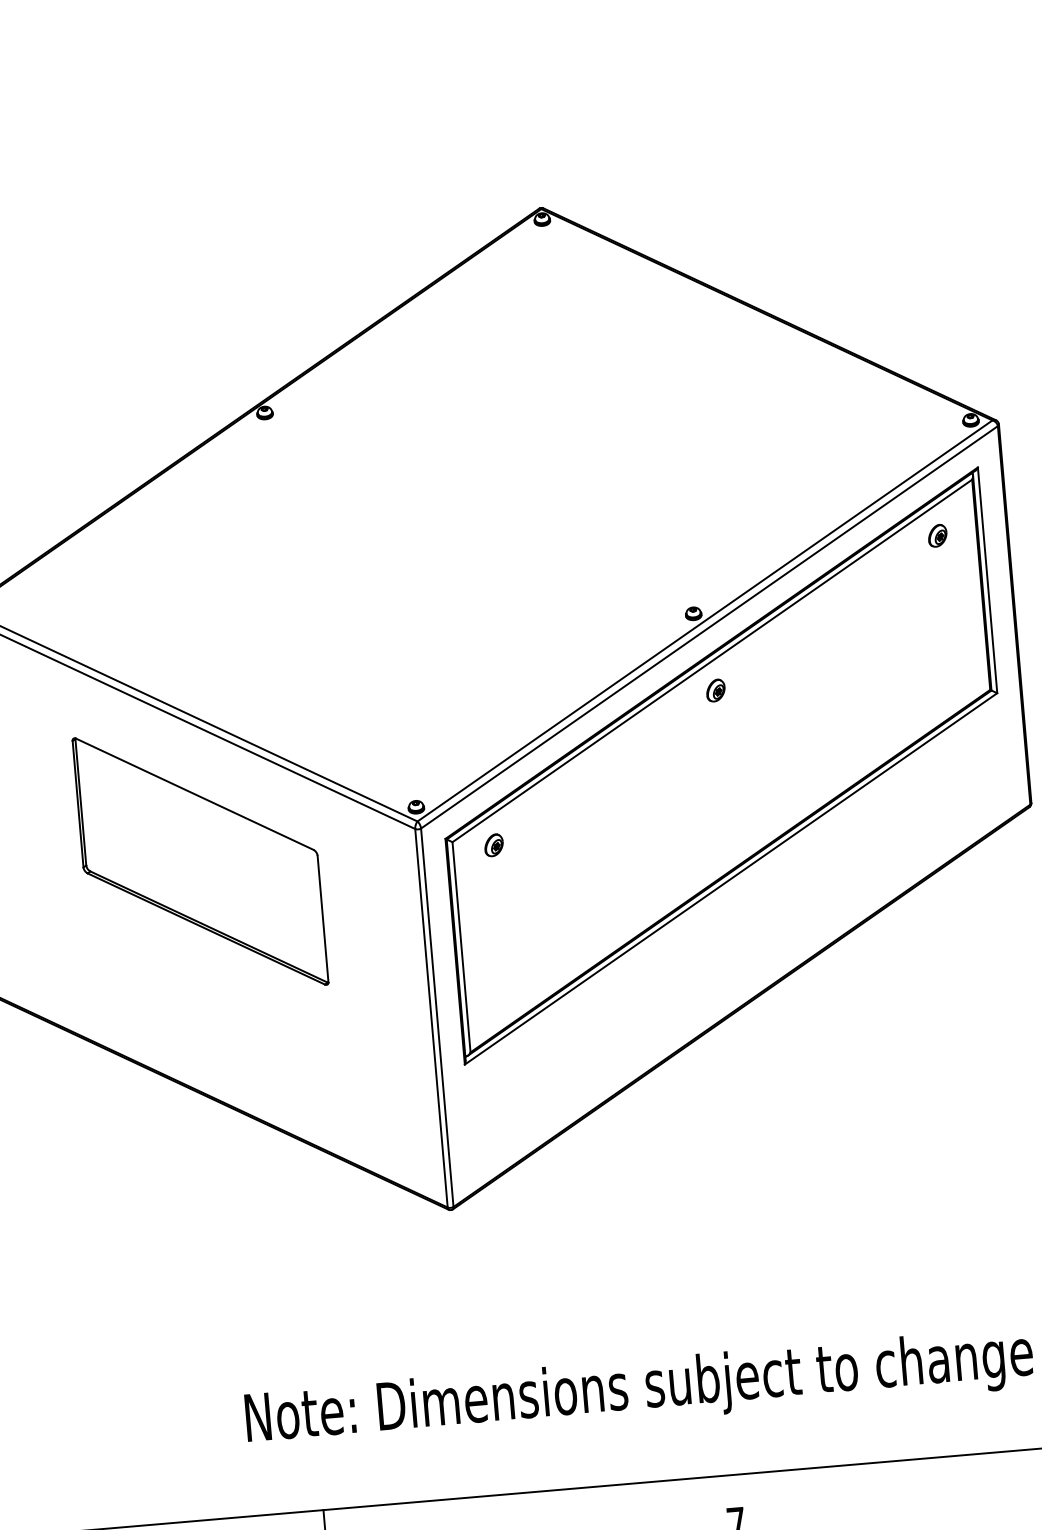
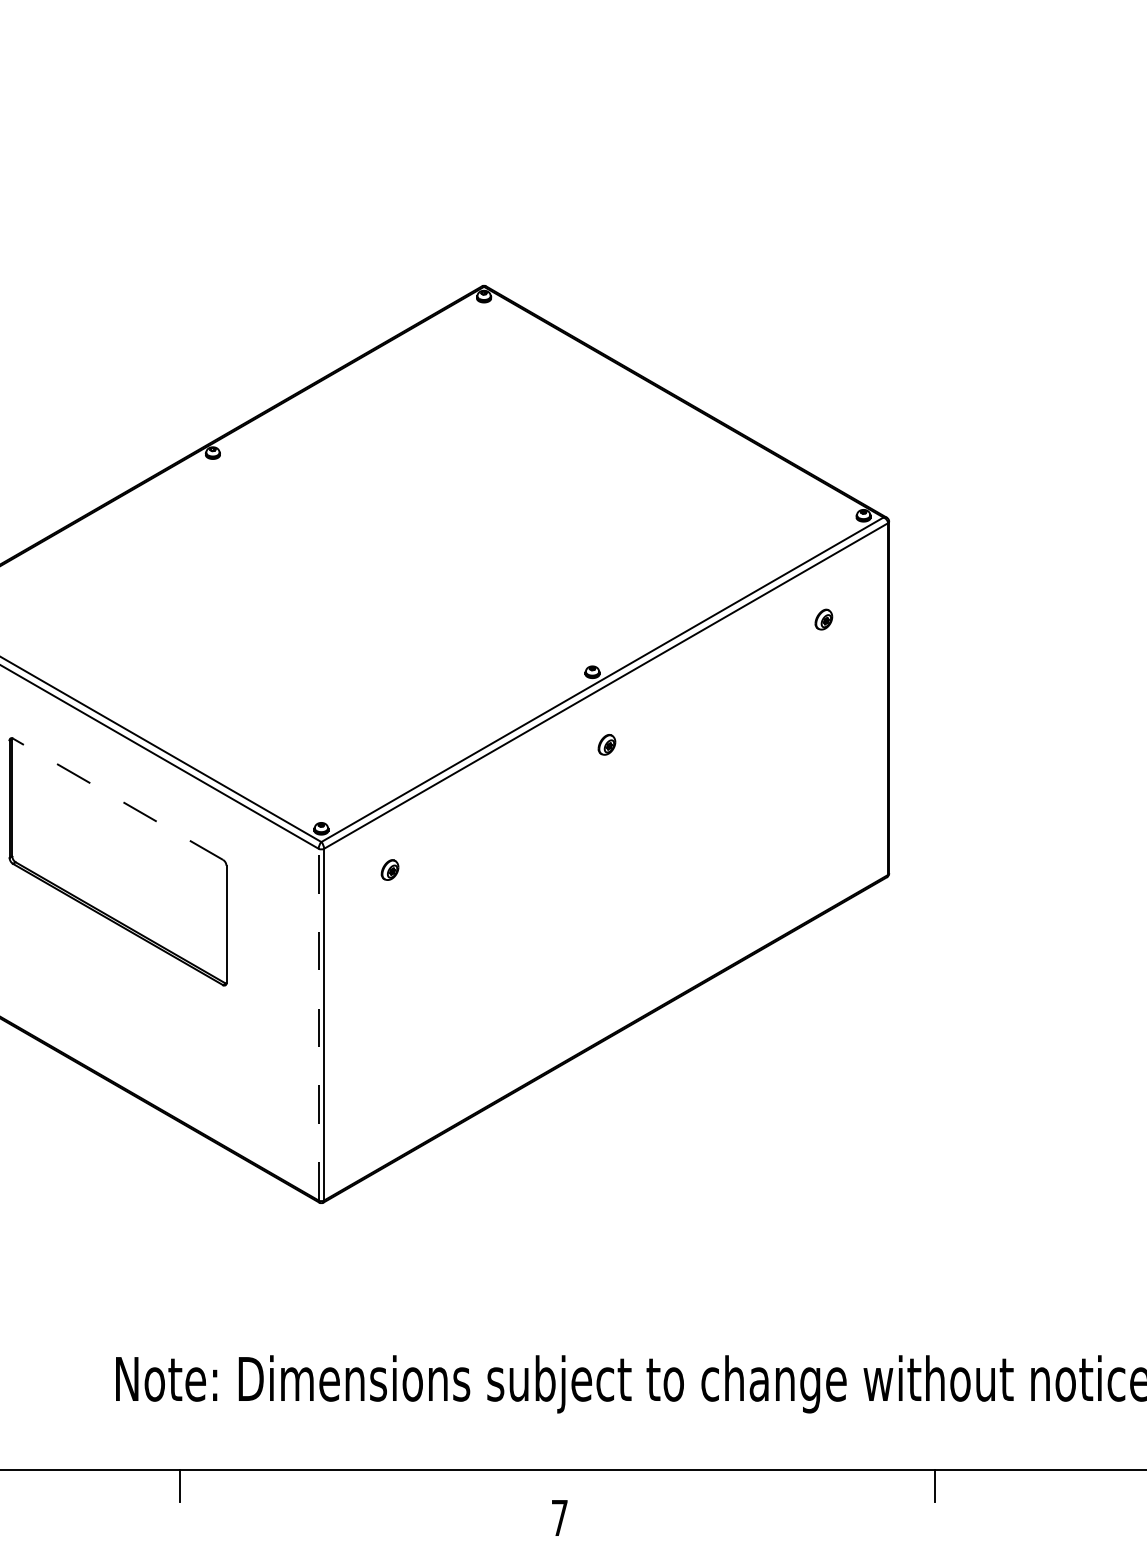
part: (720, 765) -> (605, 814), removed
line: (194, 794) -> (117, 799), solid -> dashed
line: (431, 1018) -> (318, 1024), solid -> dashed

